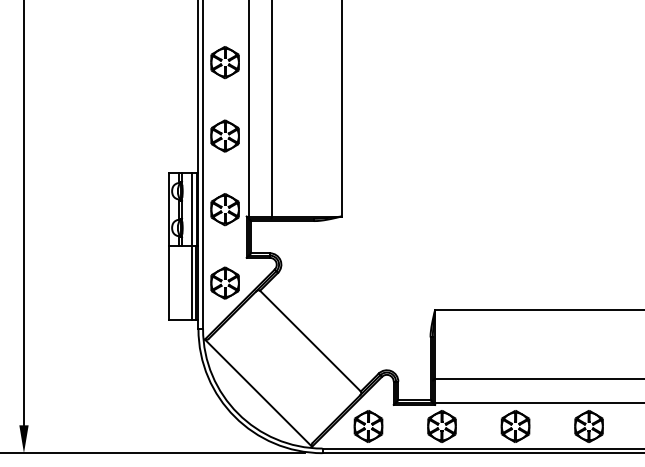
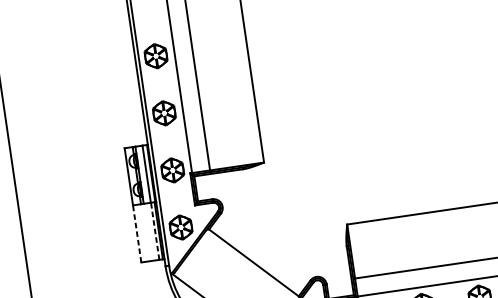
line: (168, 283) -> (137, 234), solid -> dashed
line: (191, 283) -> (154, 231), solid -> dashed

